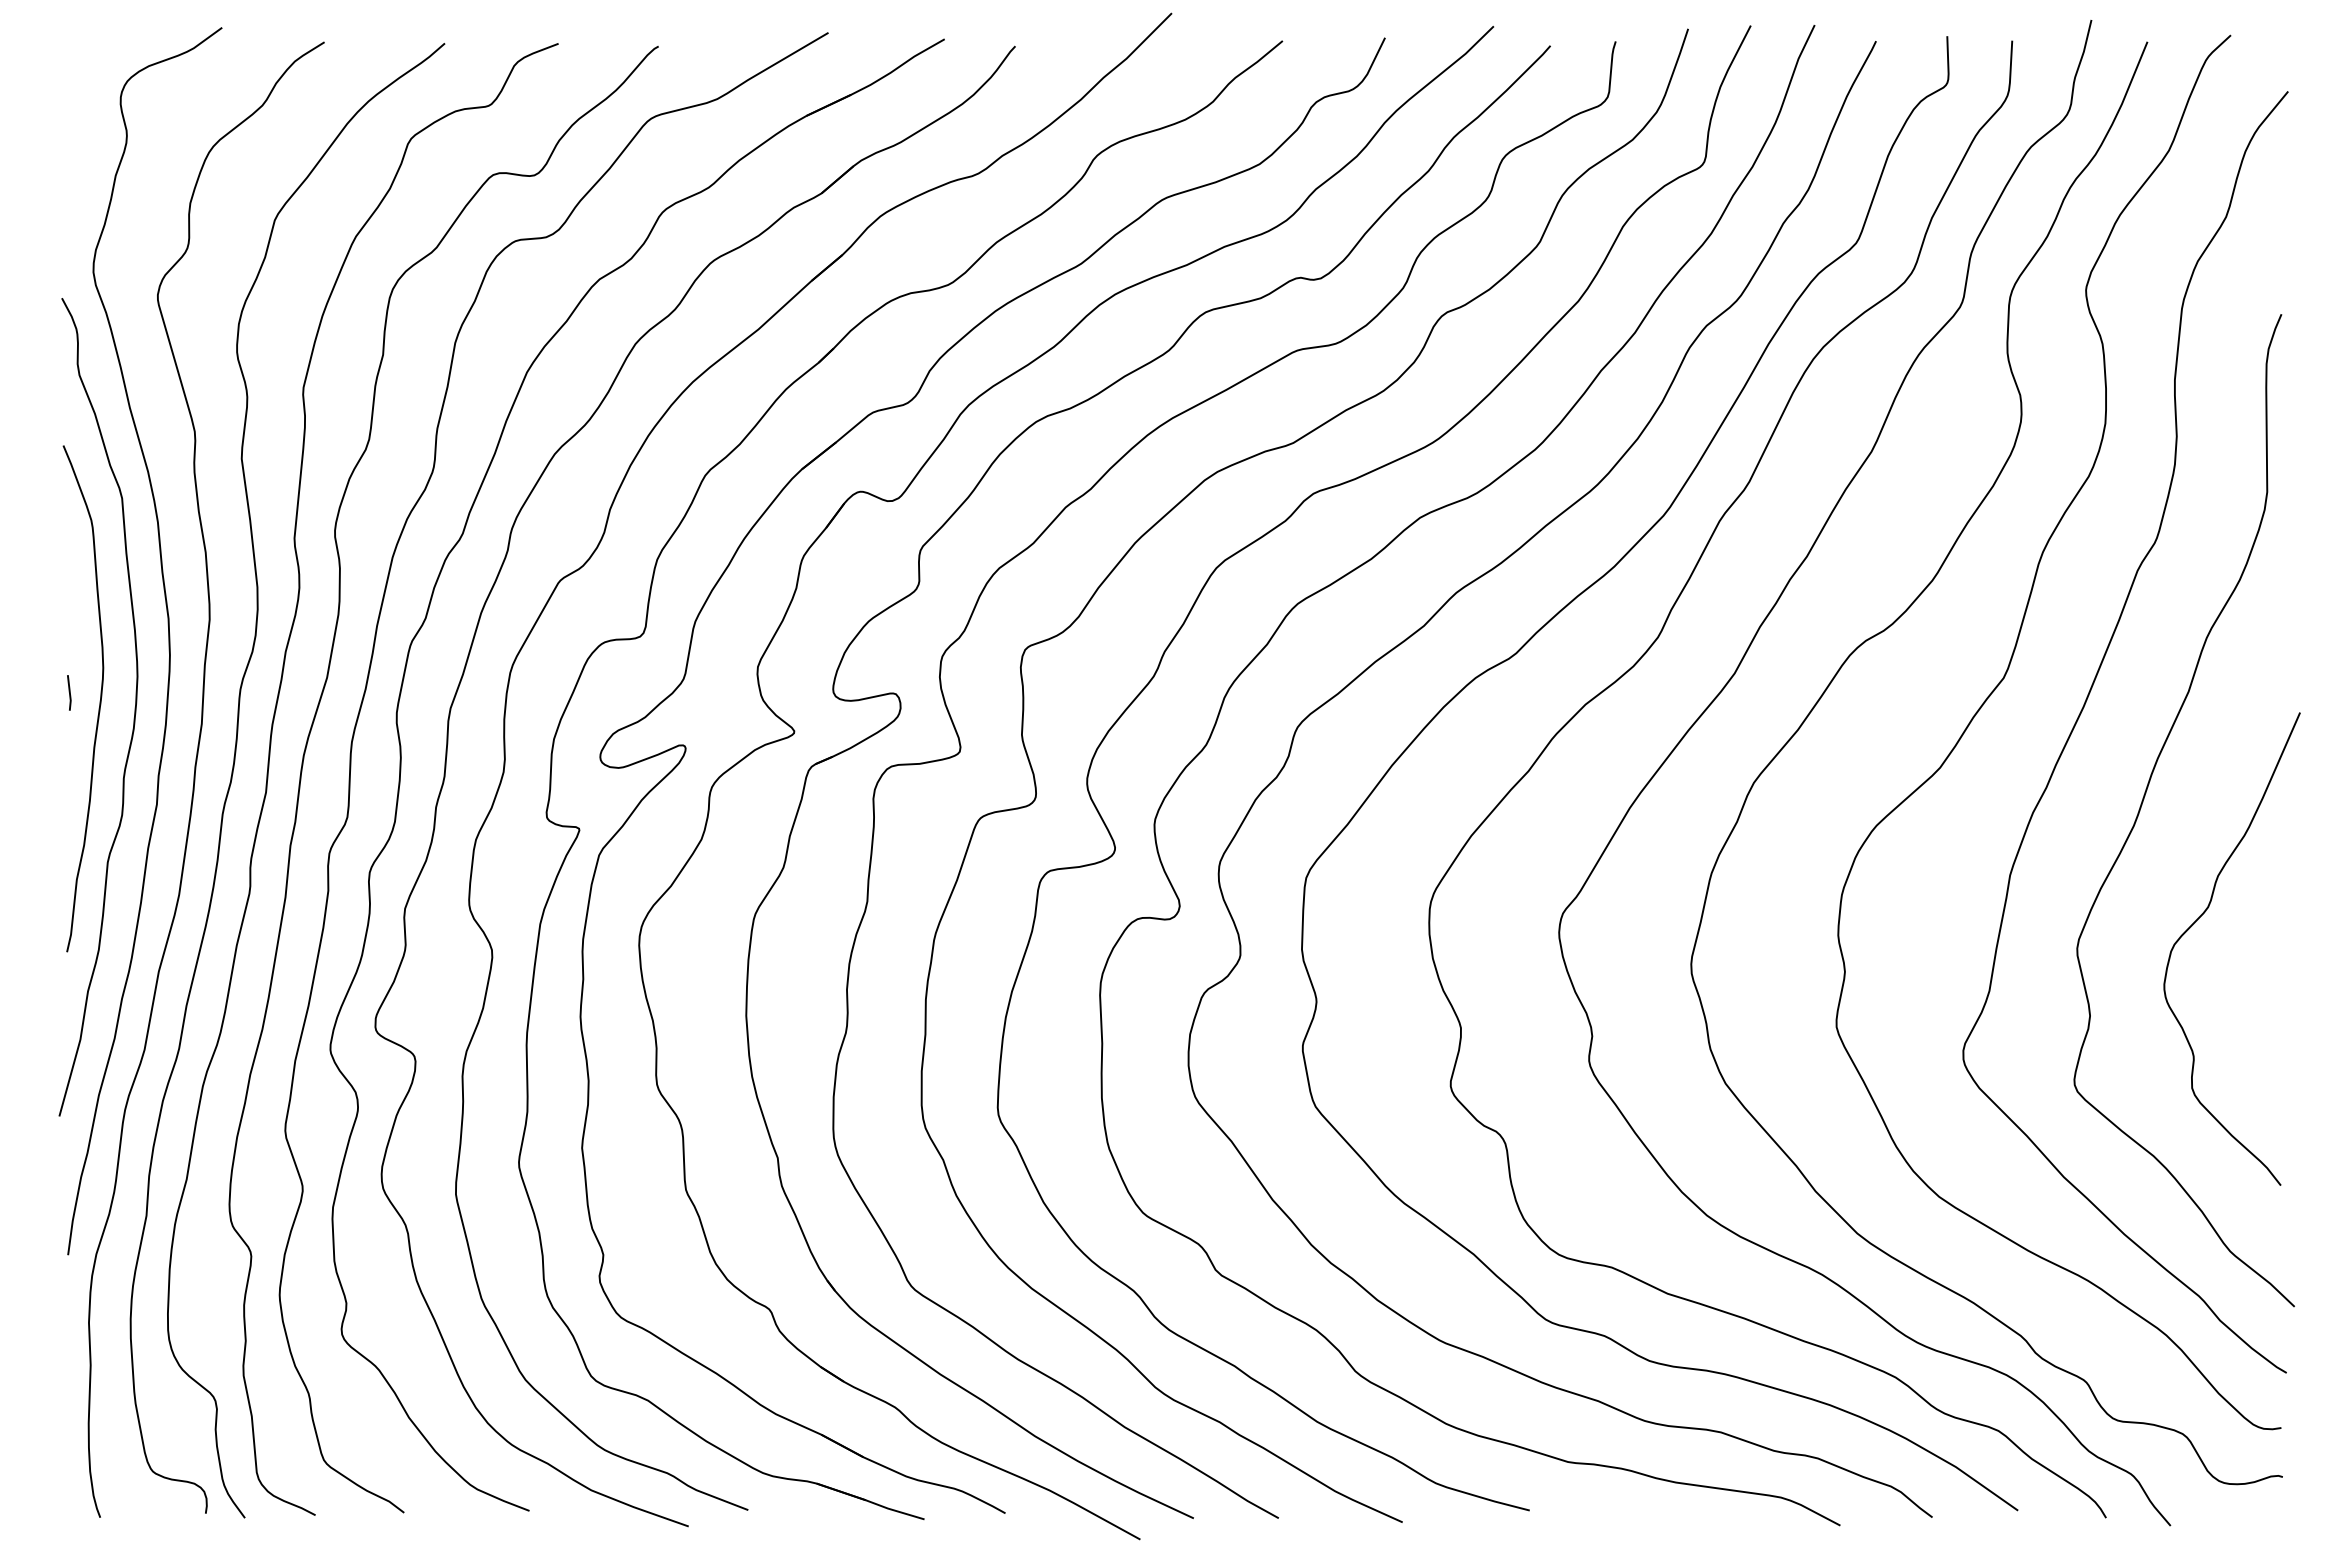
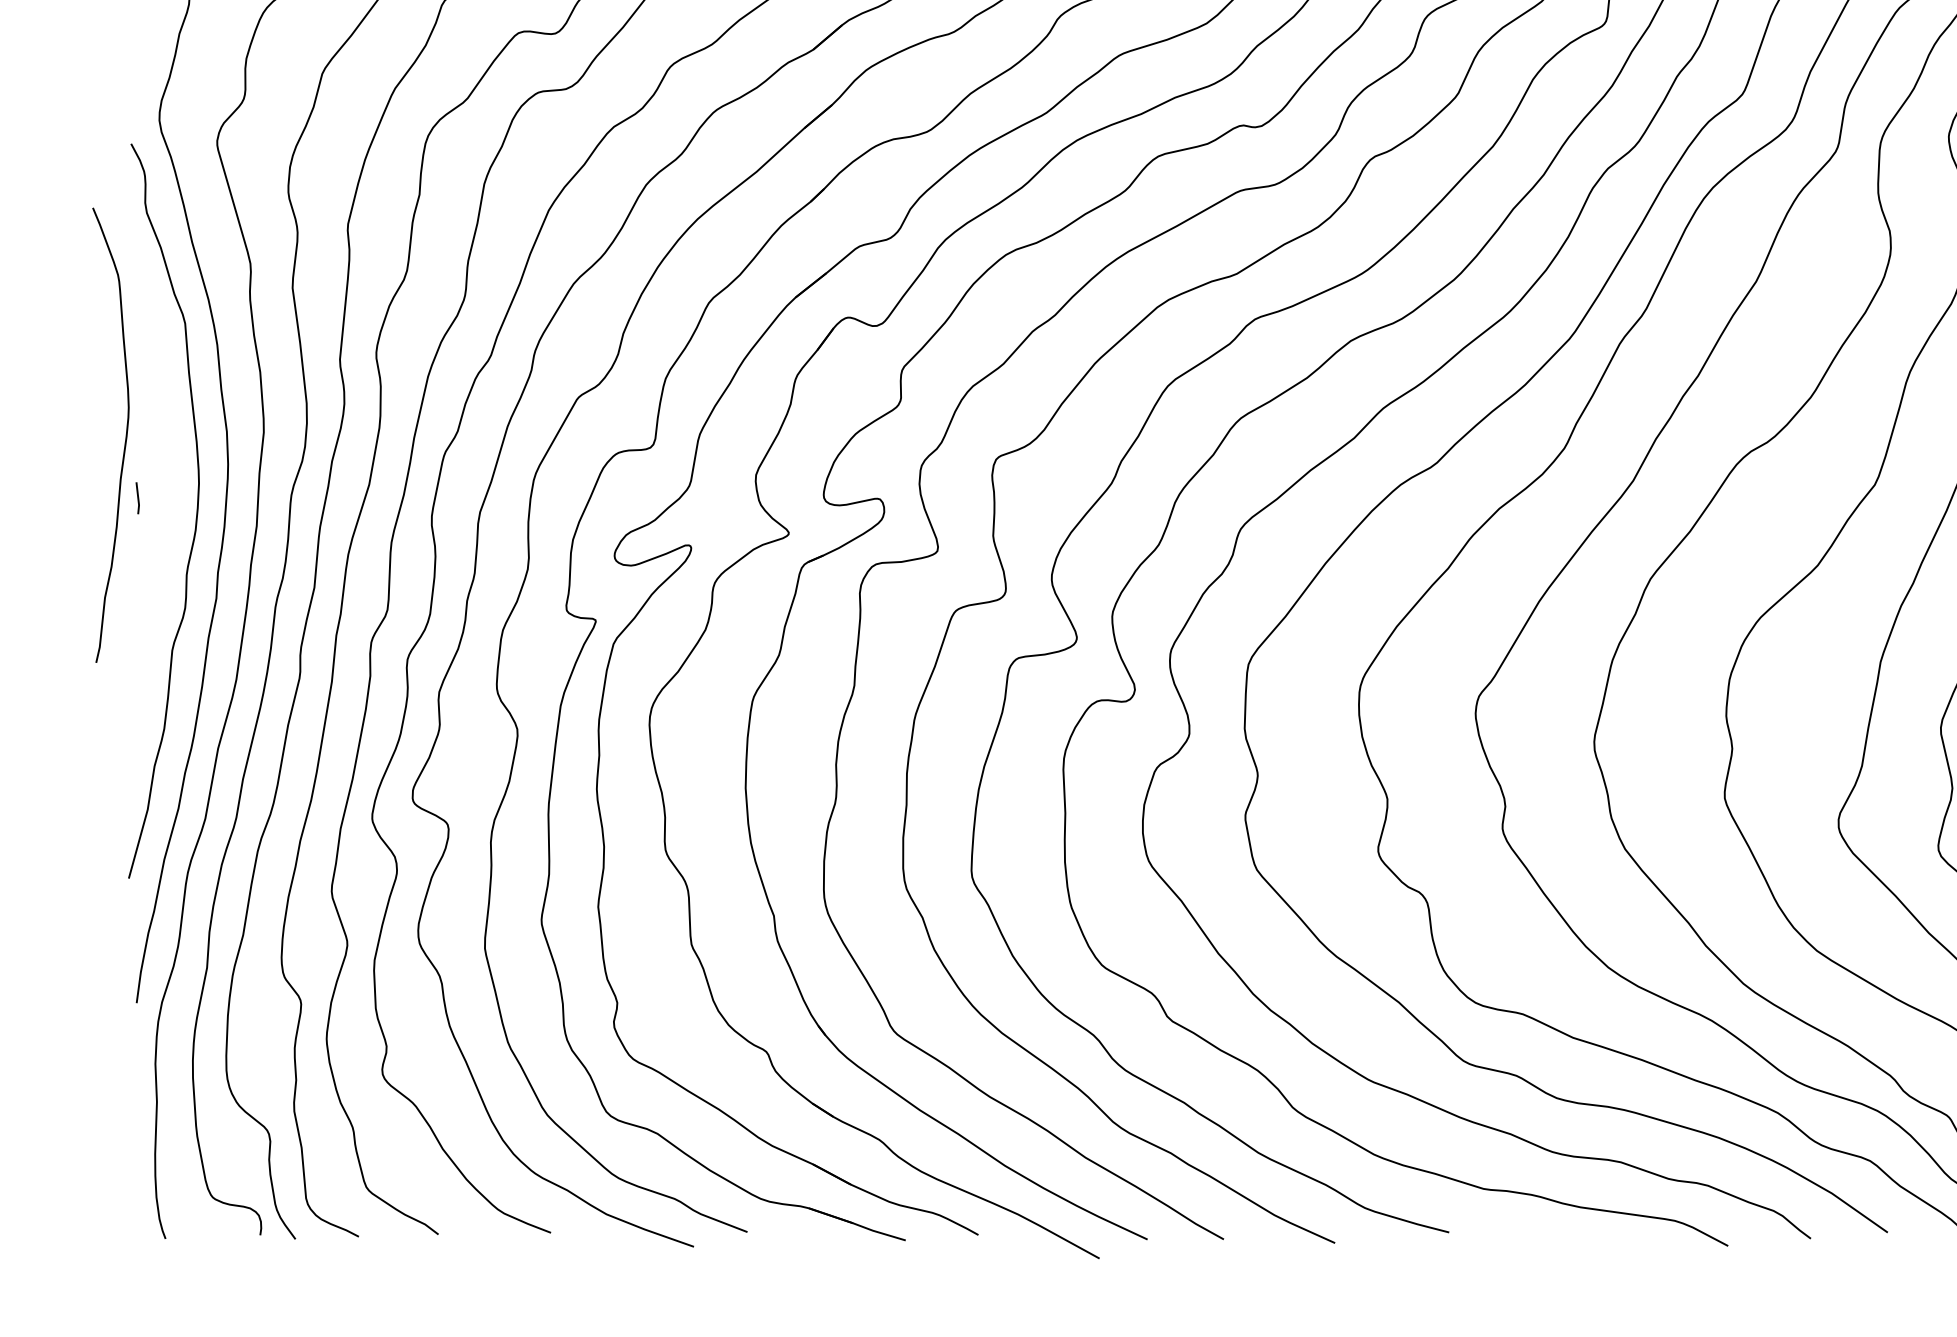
curve: (99, 701) -> (125, 437), moved

